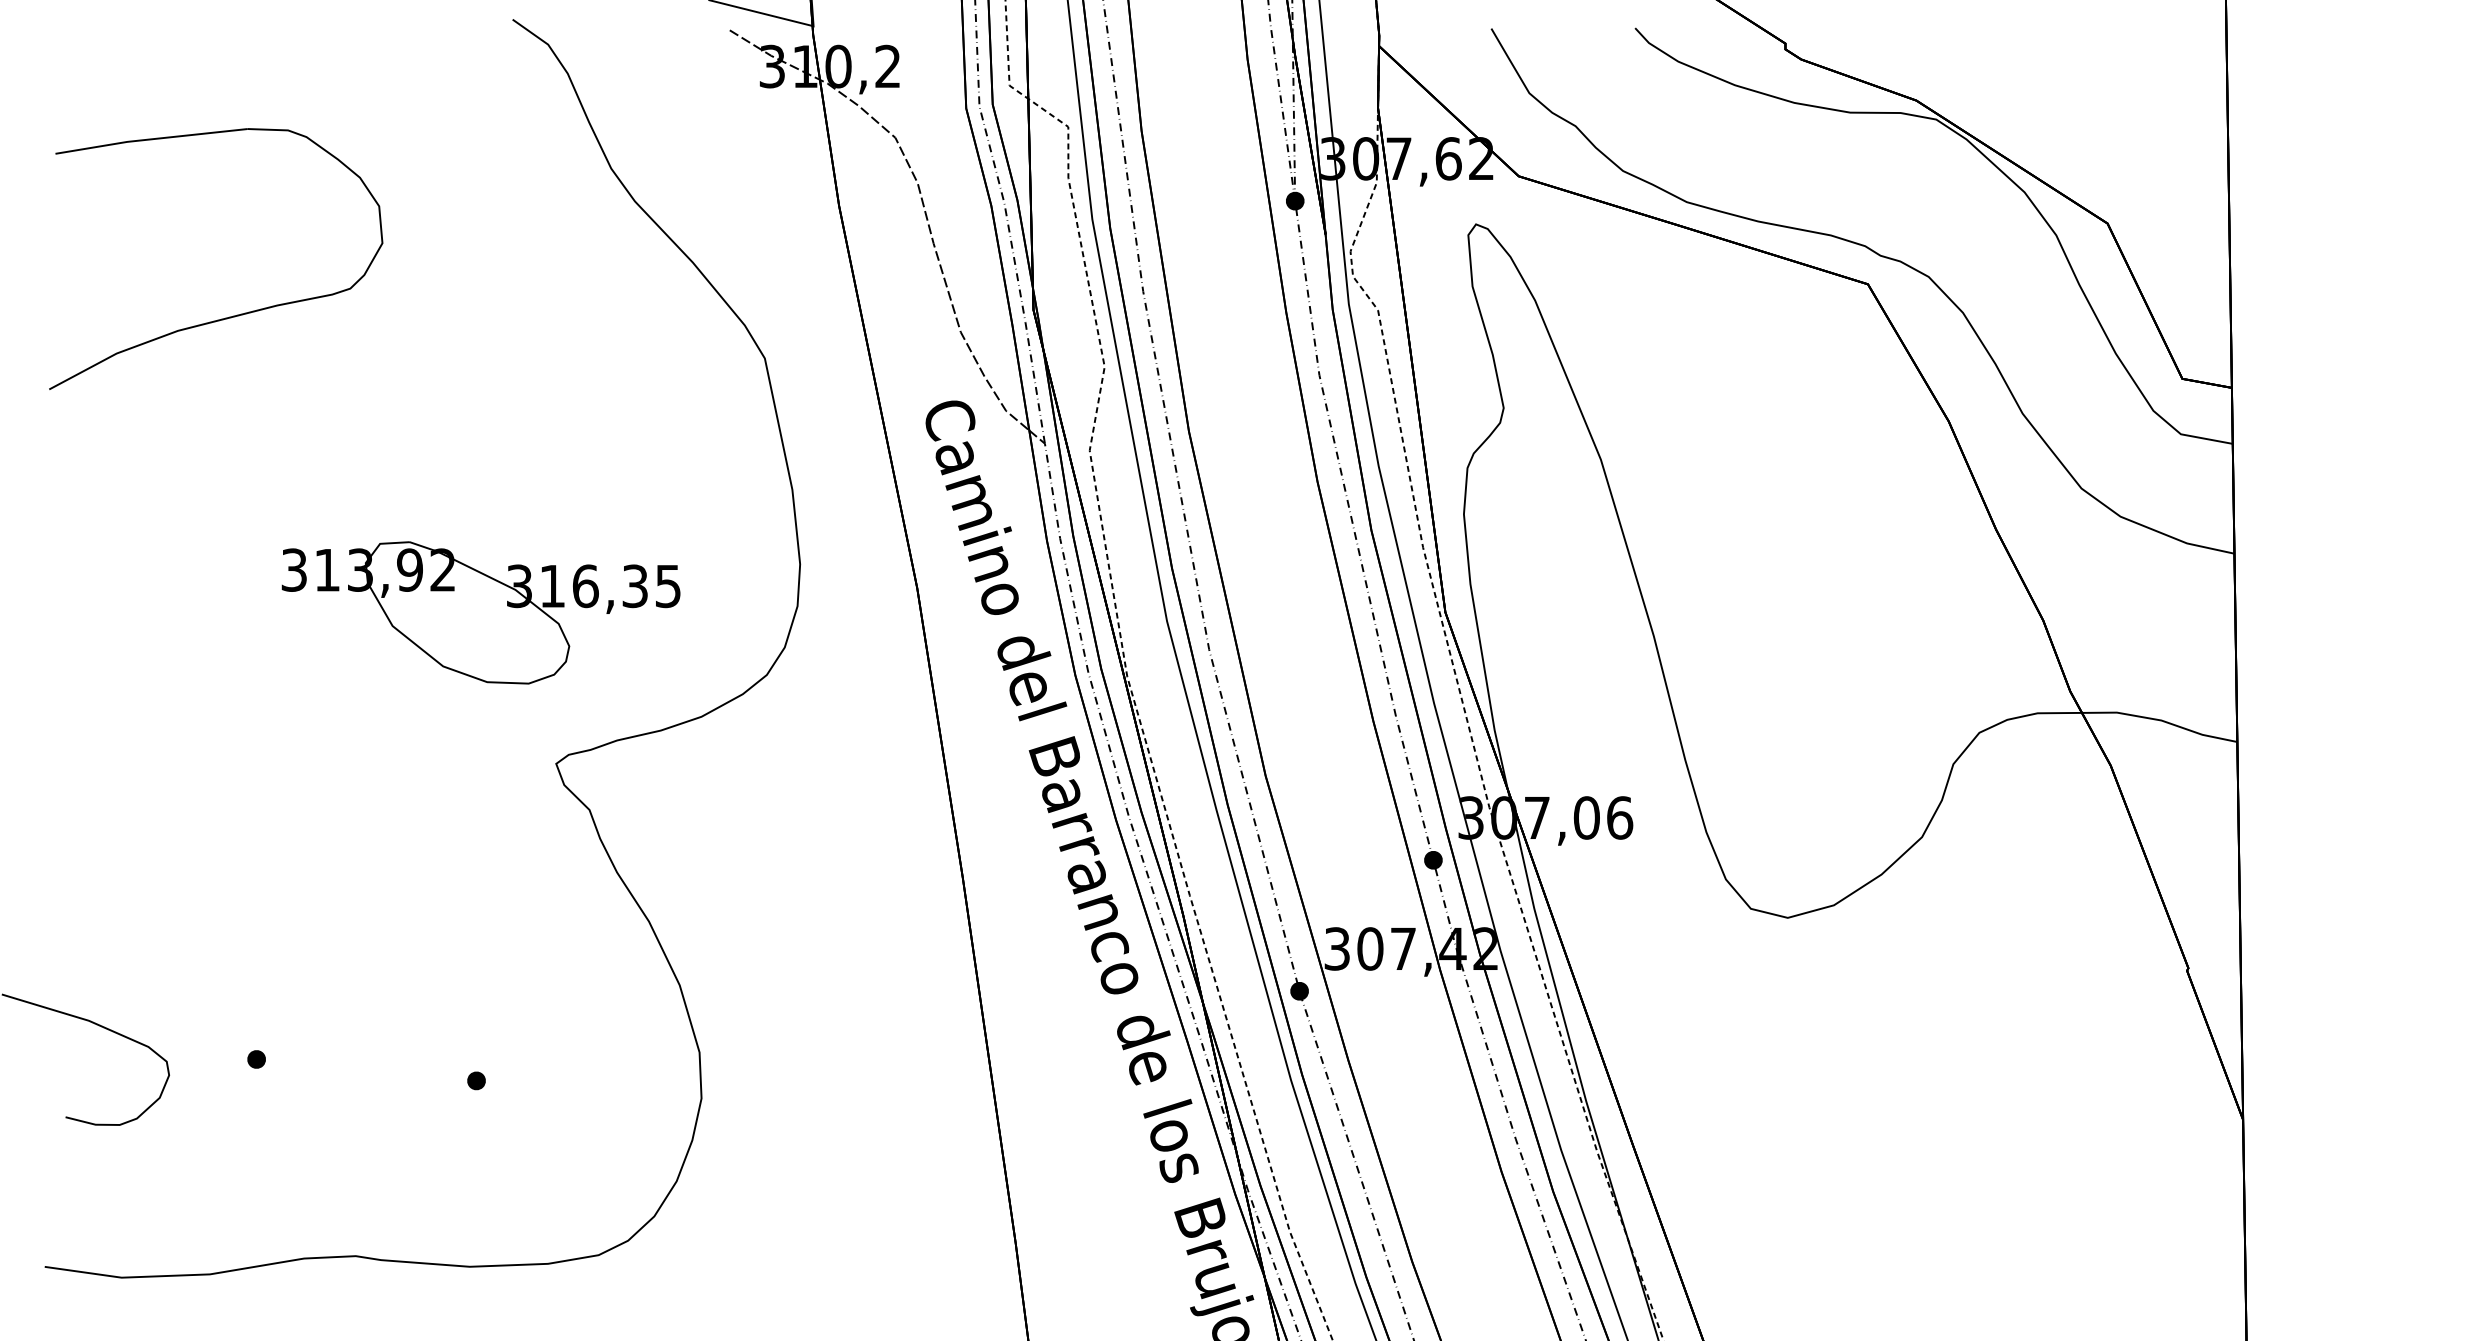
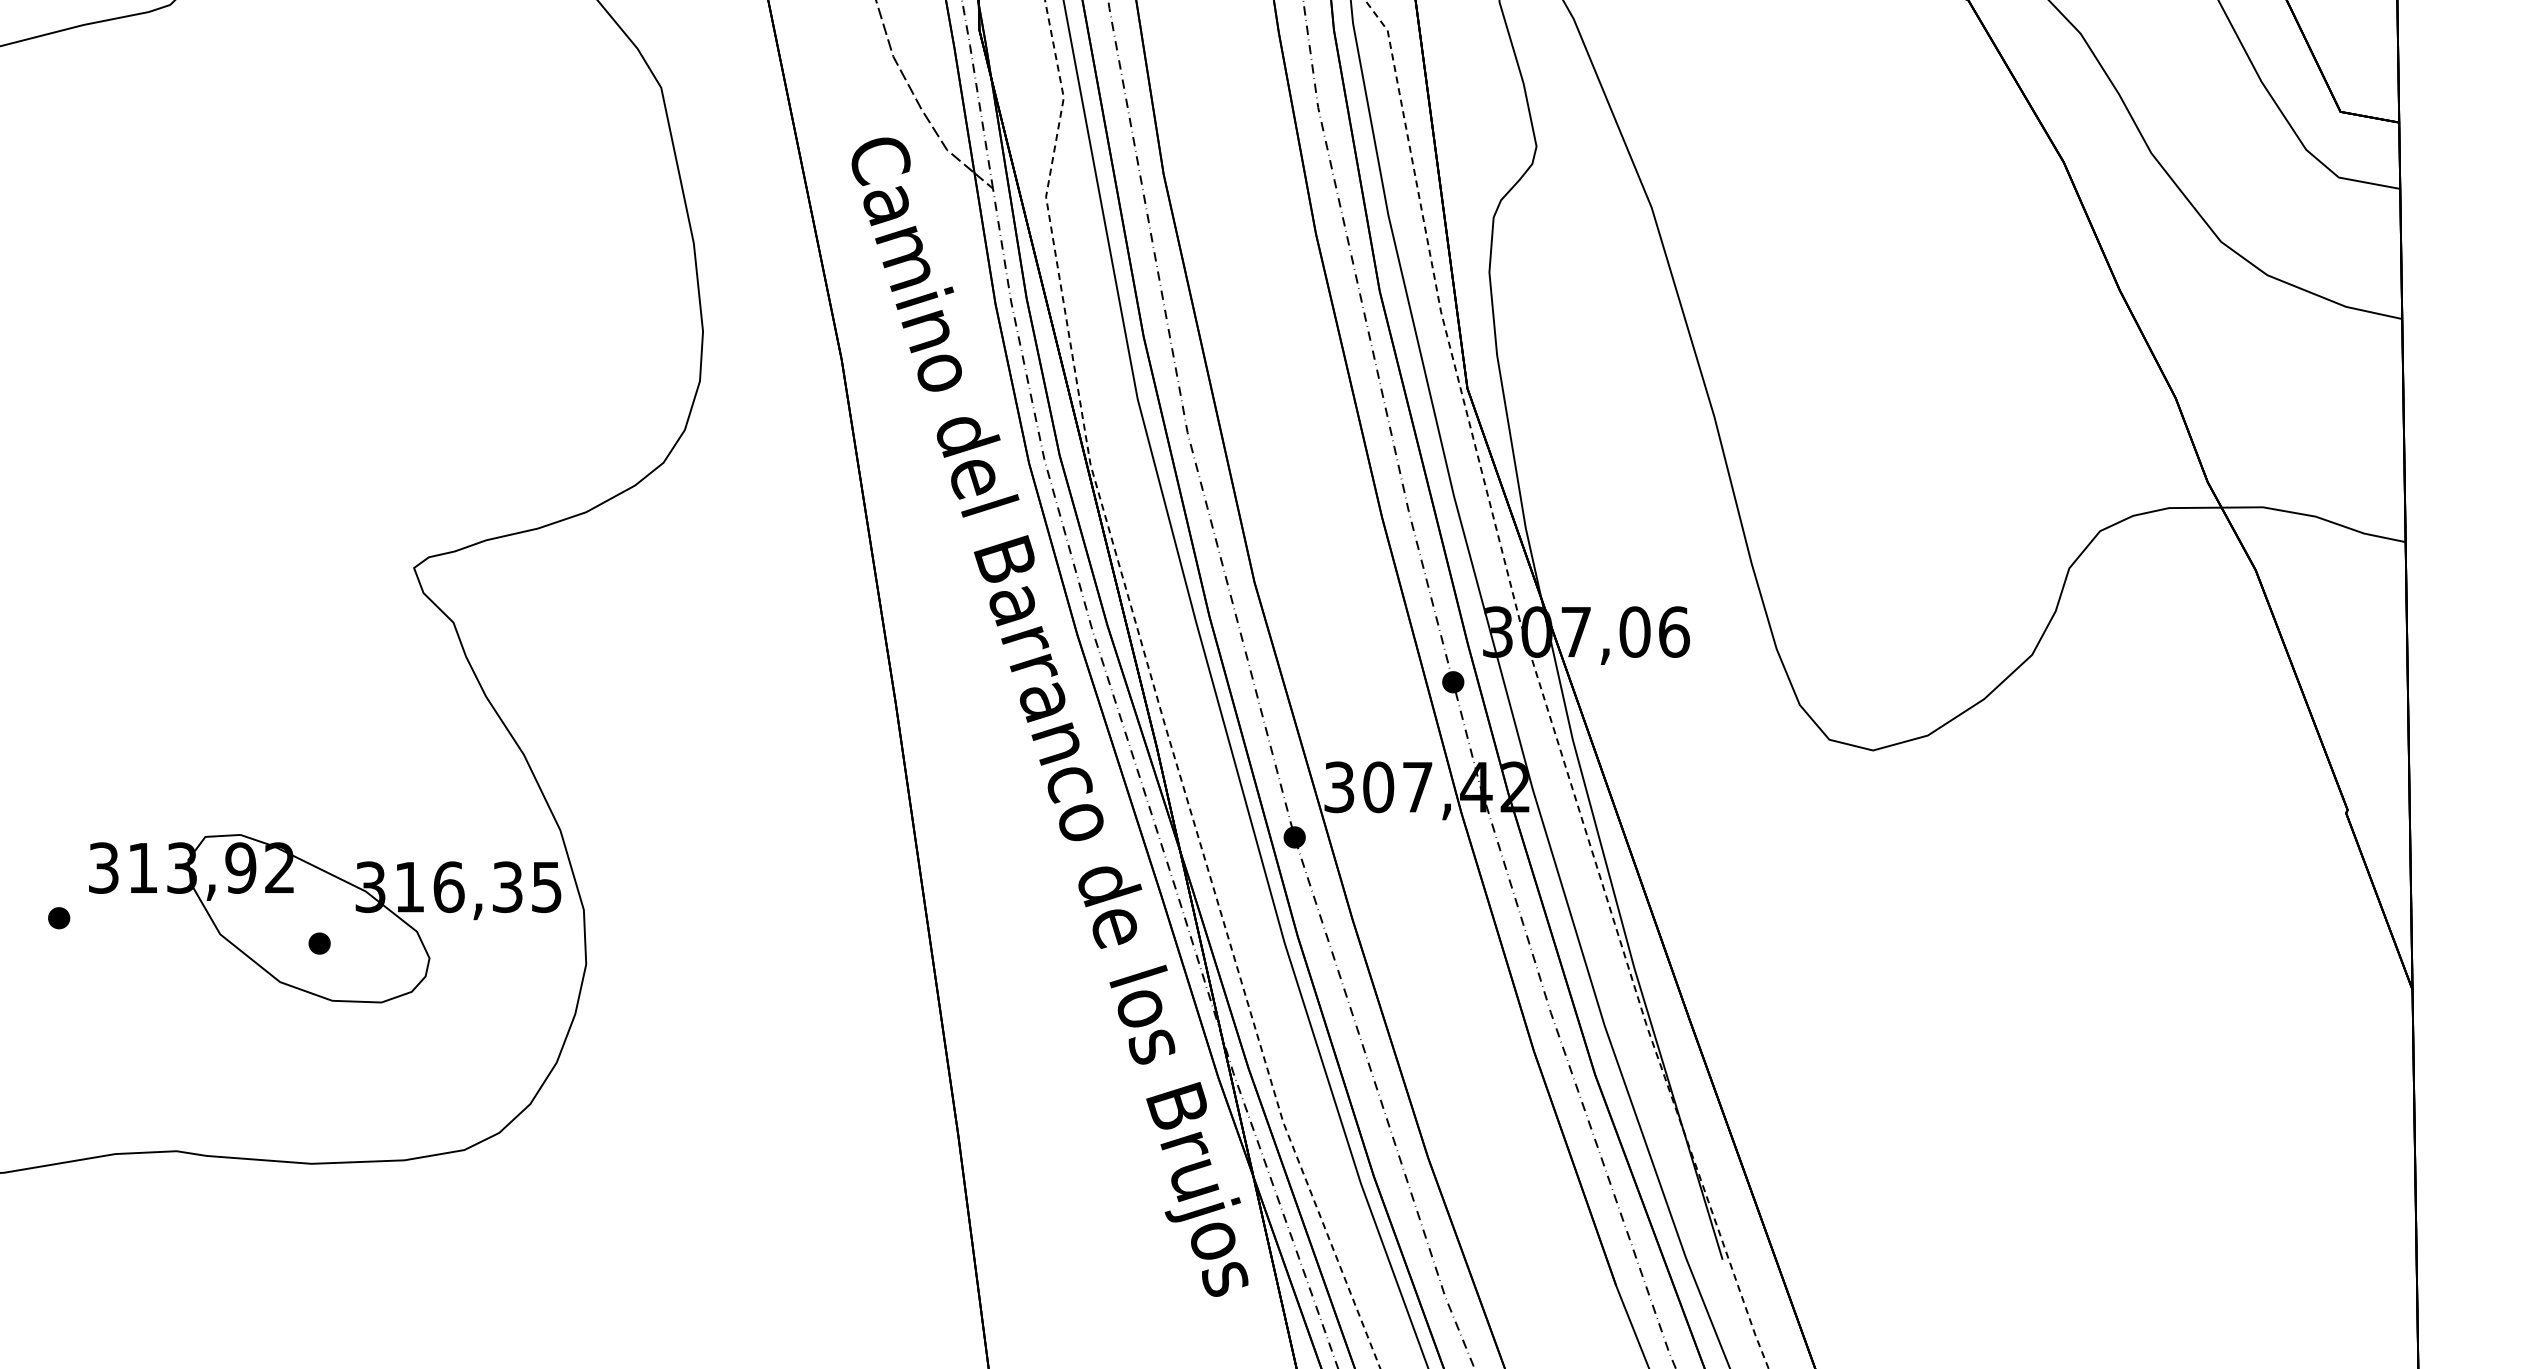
part: (480, 612) -> (324, 918), moved

